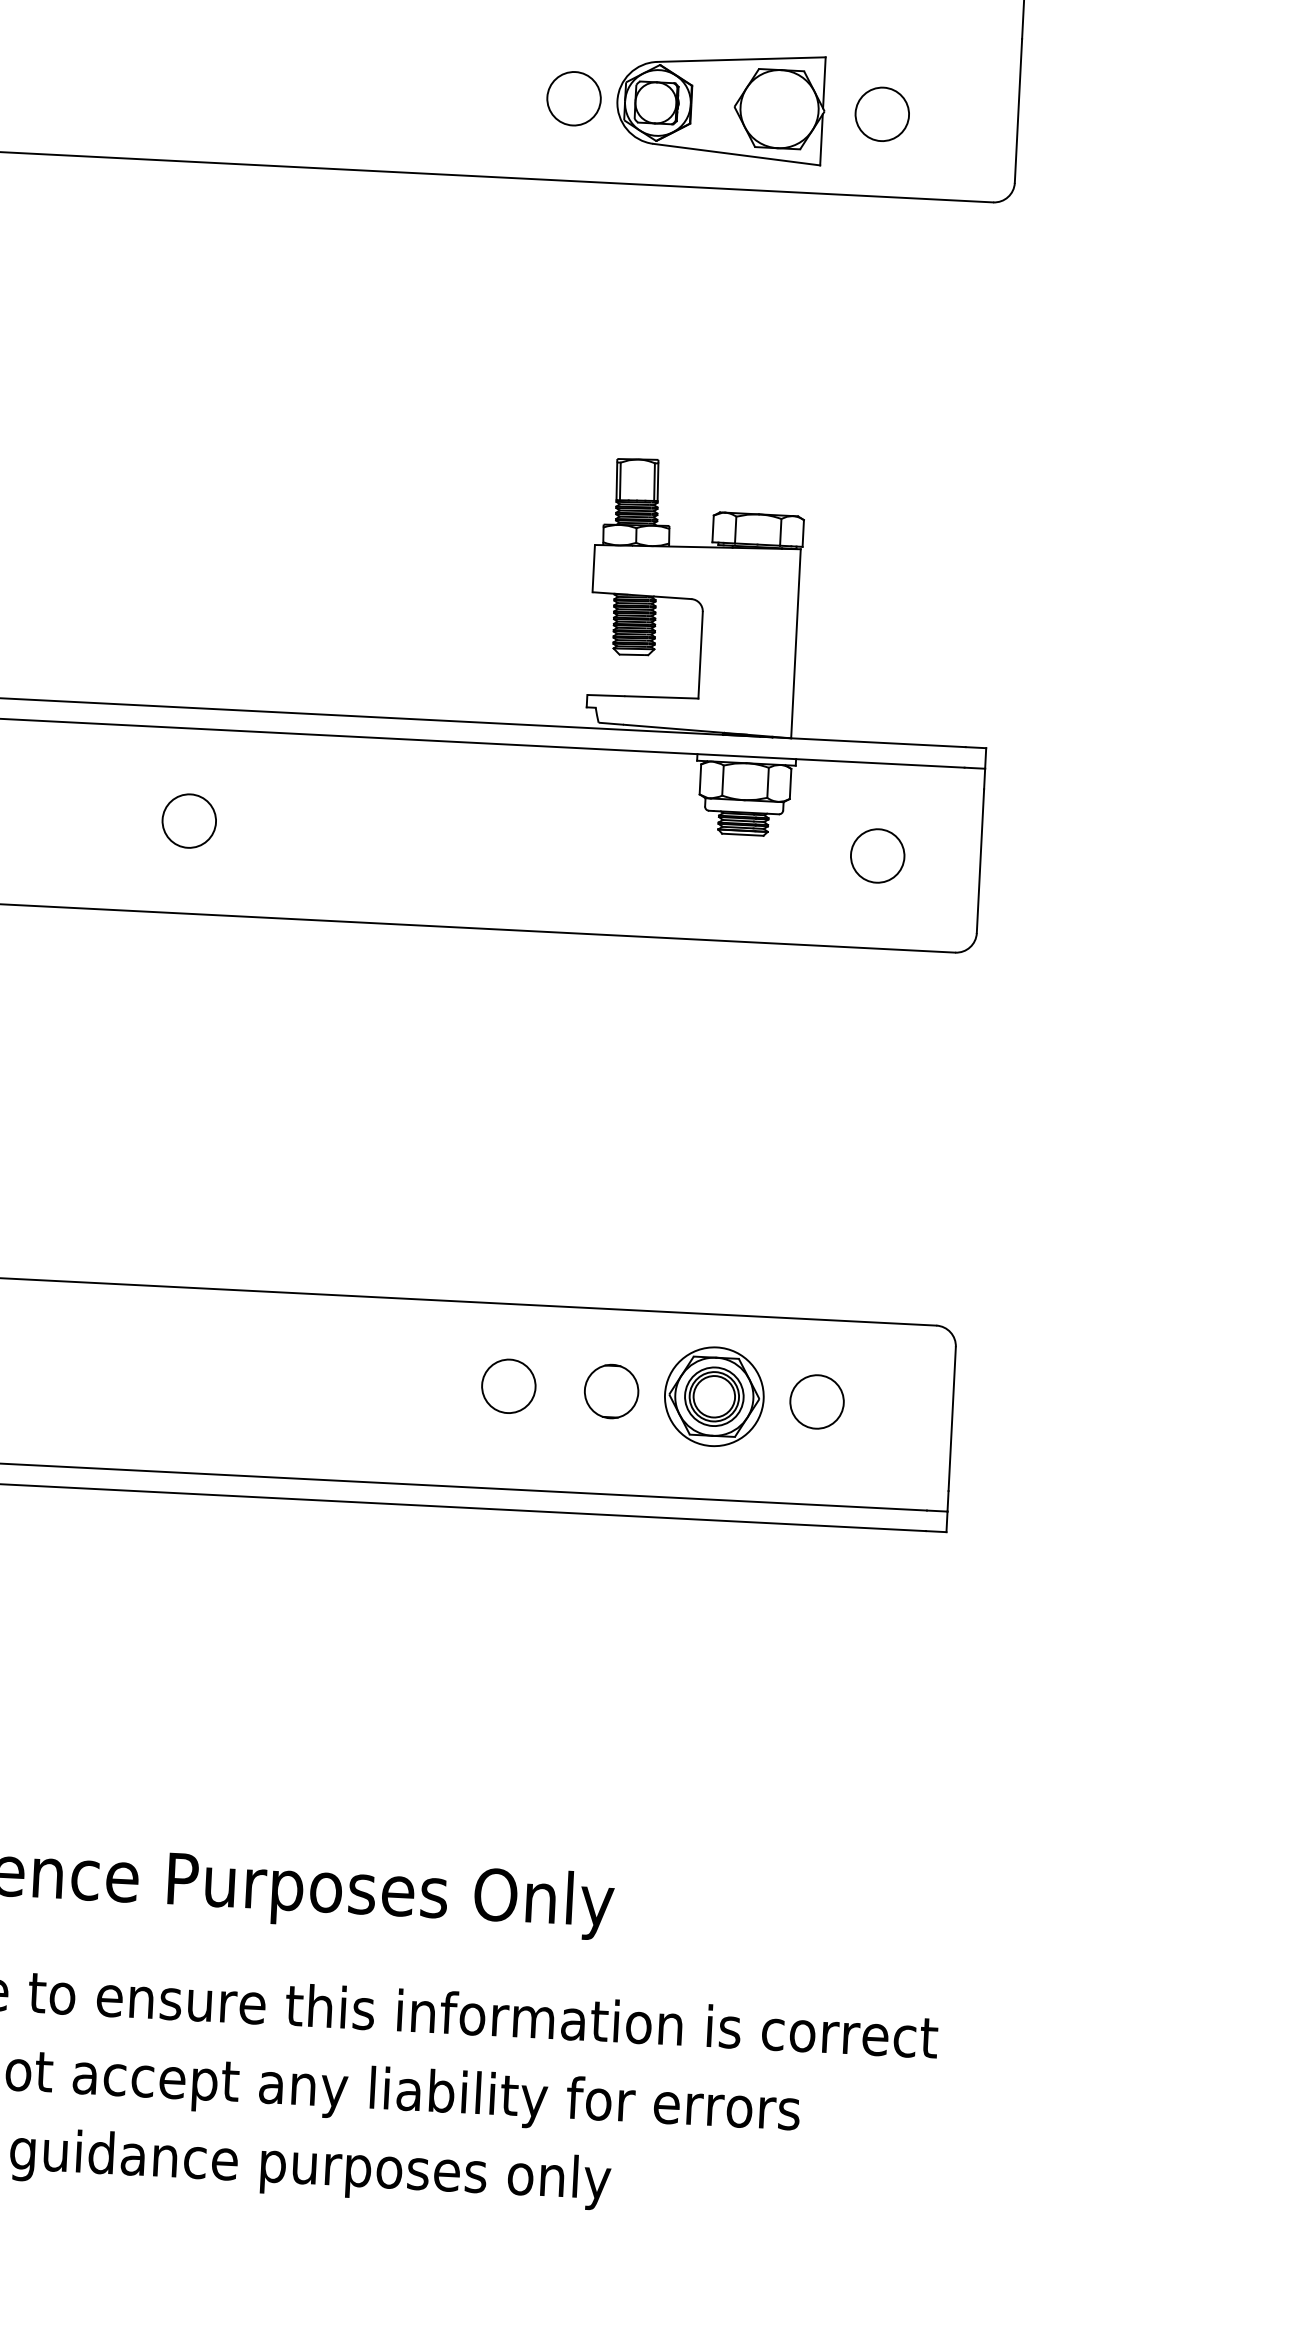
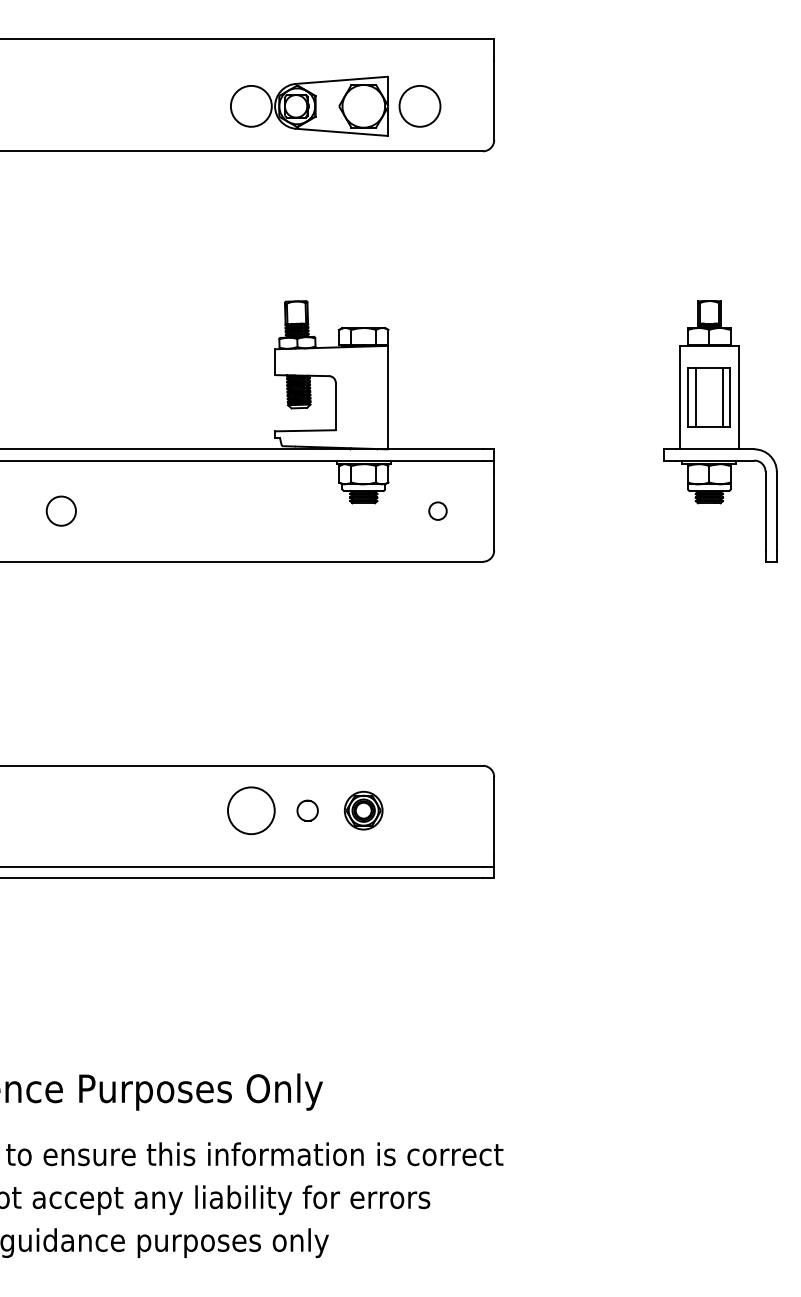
circle: (572, 97) -> (250, 105), size x1.4
circle: (881, 112) -> (419, 105), size x1.4
circle: (876, 854) -> (437, 510), size x0.6
circle: (507, 1385) -> (250, 810), size x1.6
circle: (611, 1391) -> (307, 810), size x0.7
part: (713, 1396) -> (363, 810), size x0.7
circle: (816, 1401) -> (419, 810), removed

